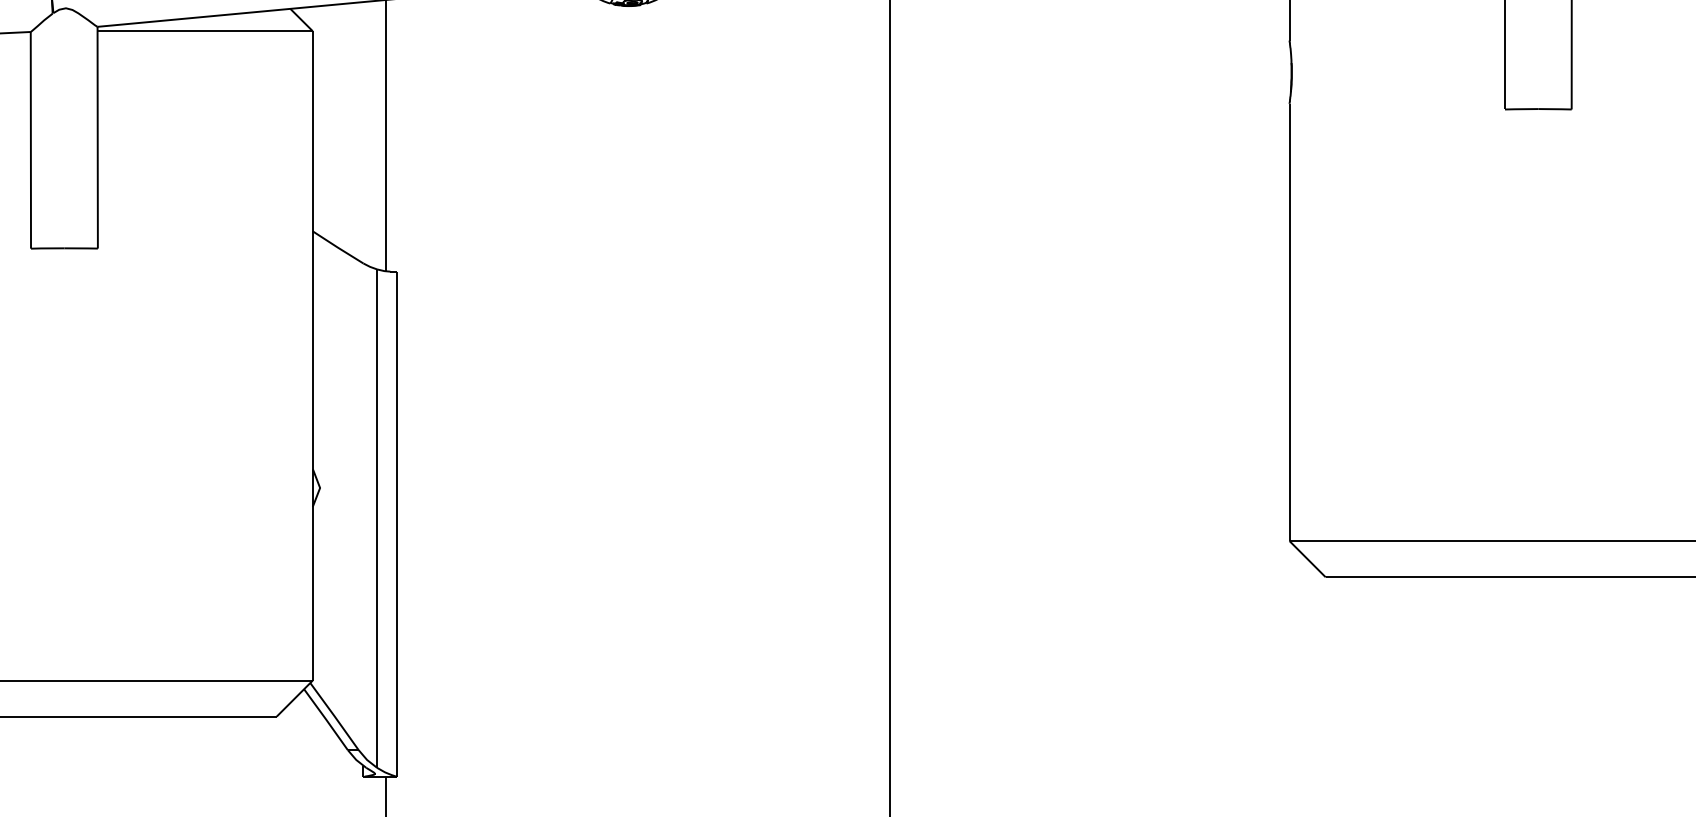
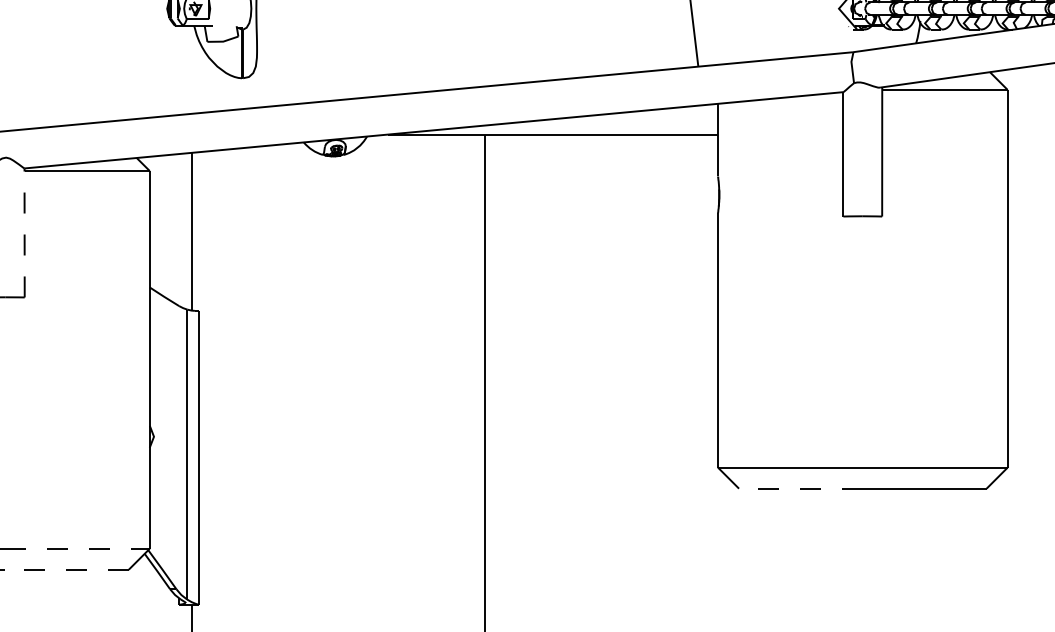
line: (97, 136) -> (24, 232), solid -> dashed
line: (1431, 576) -> (800, 488), solid -> dashed
line: (190, 680) -> (78, 548), solid -> dashed
line: (171, 716) -> (67, 569), solid -> dashed

